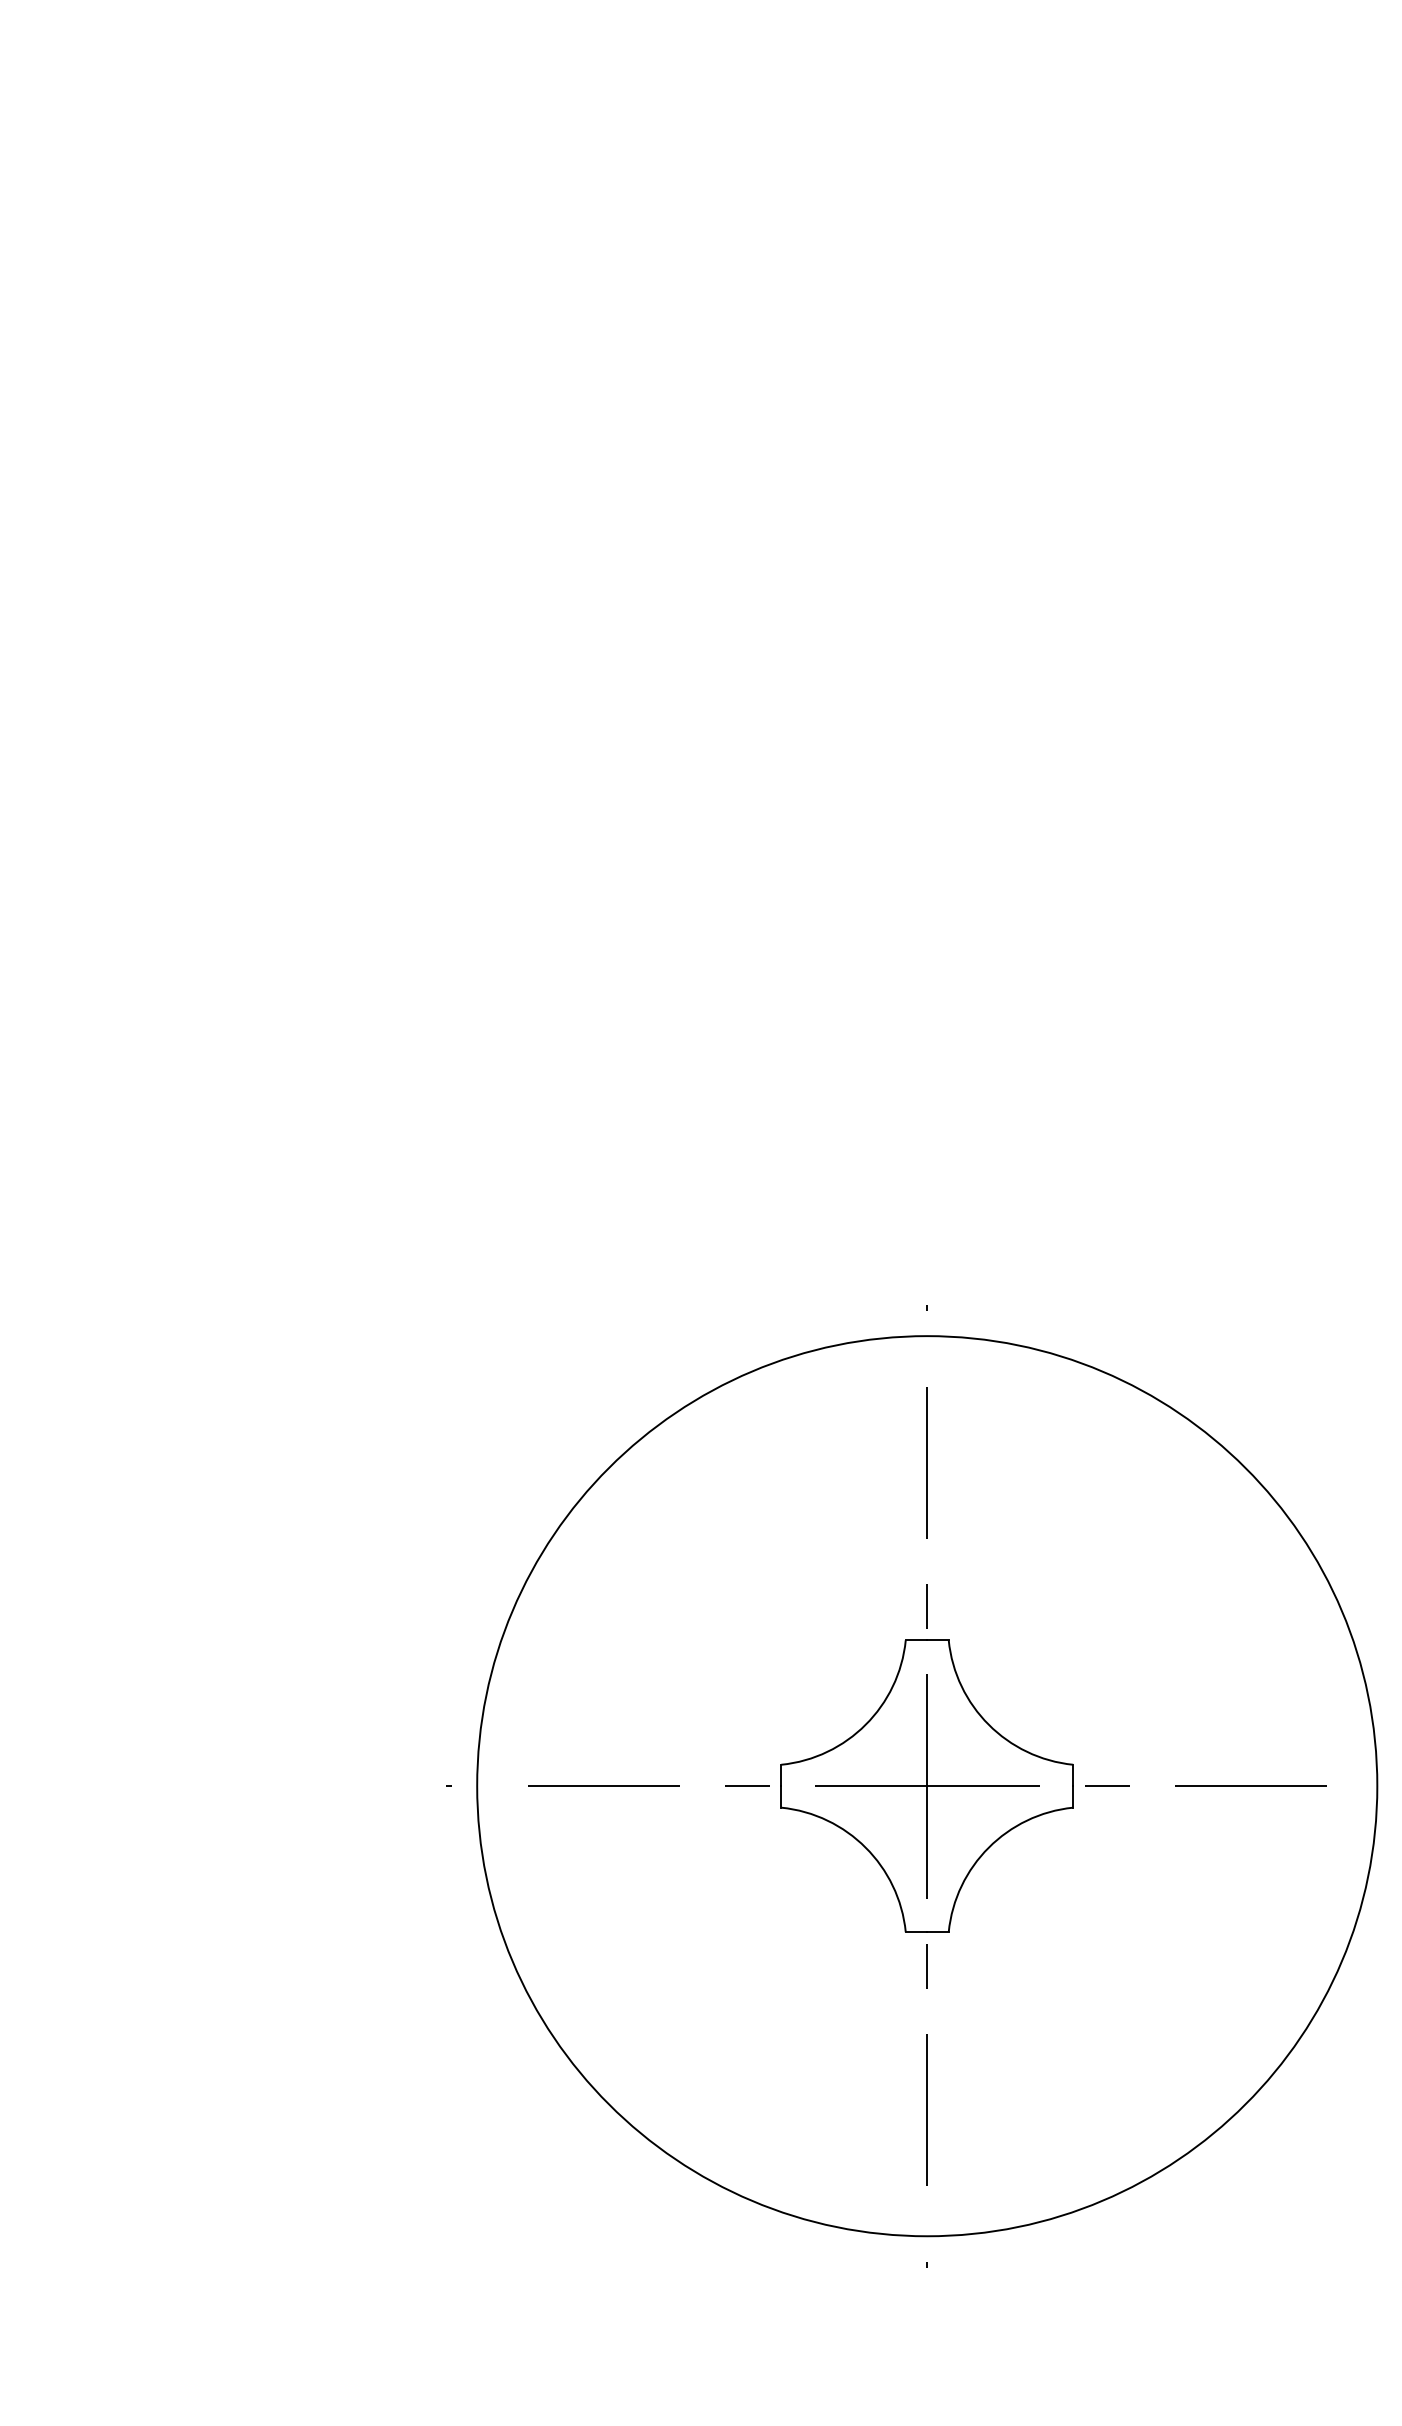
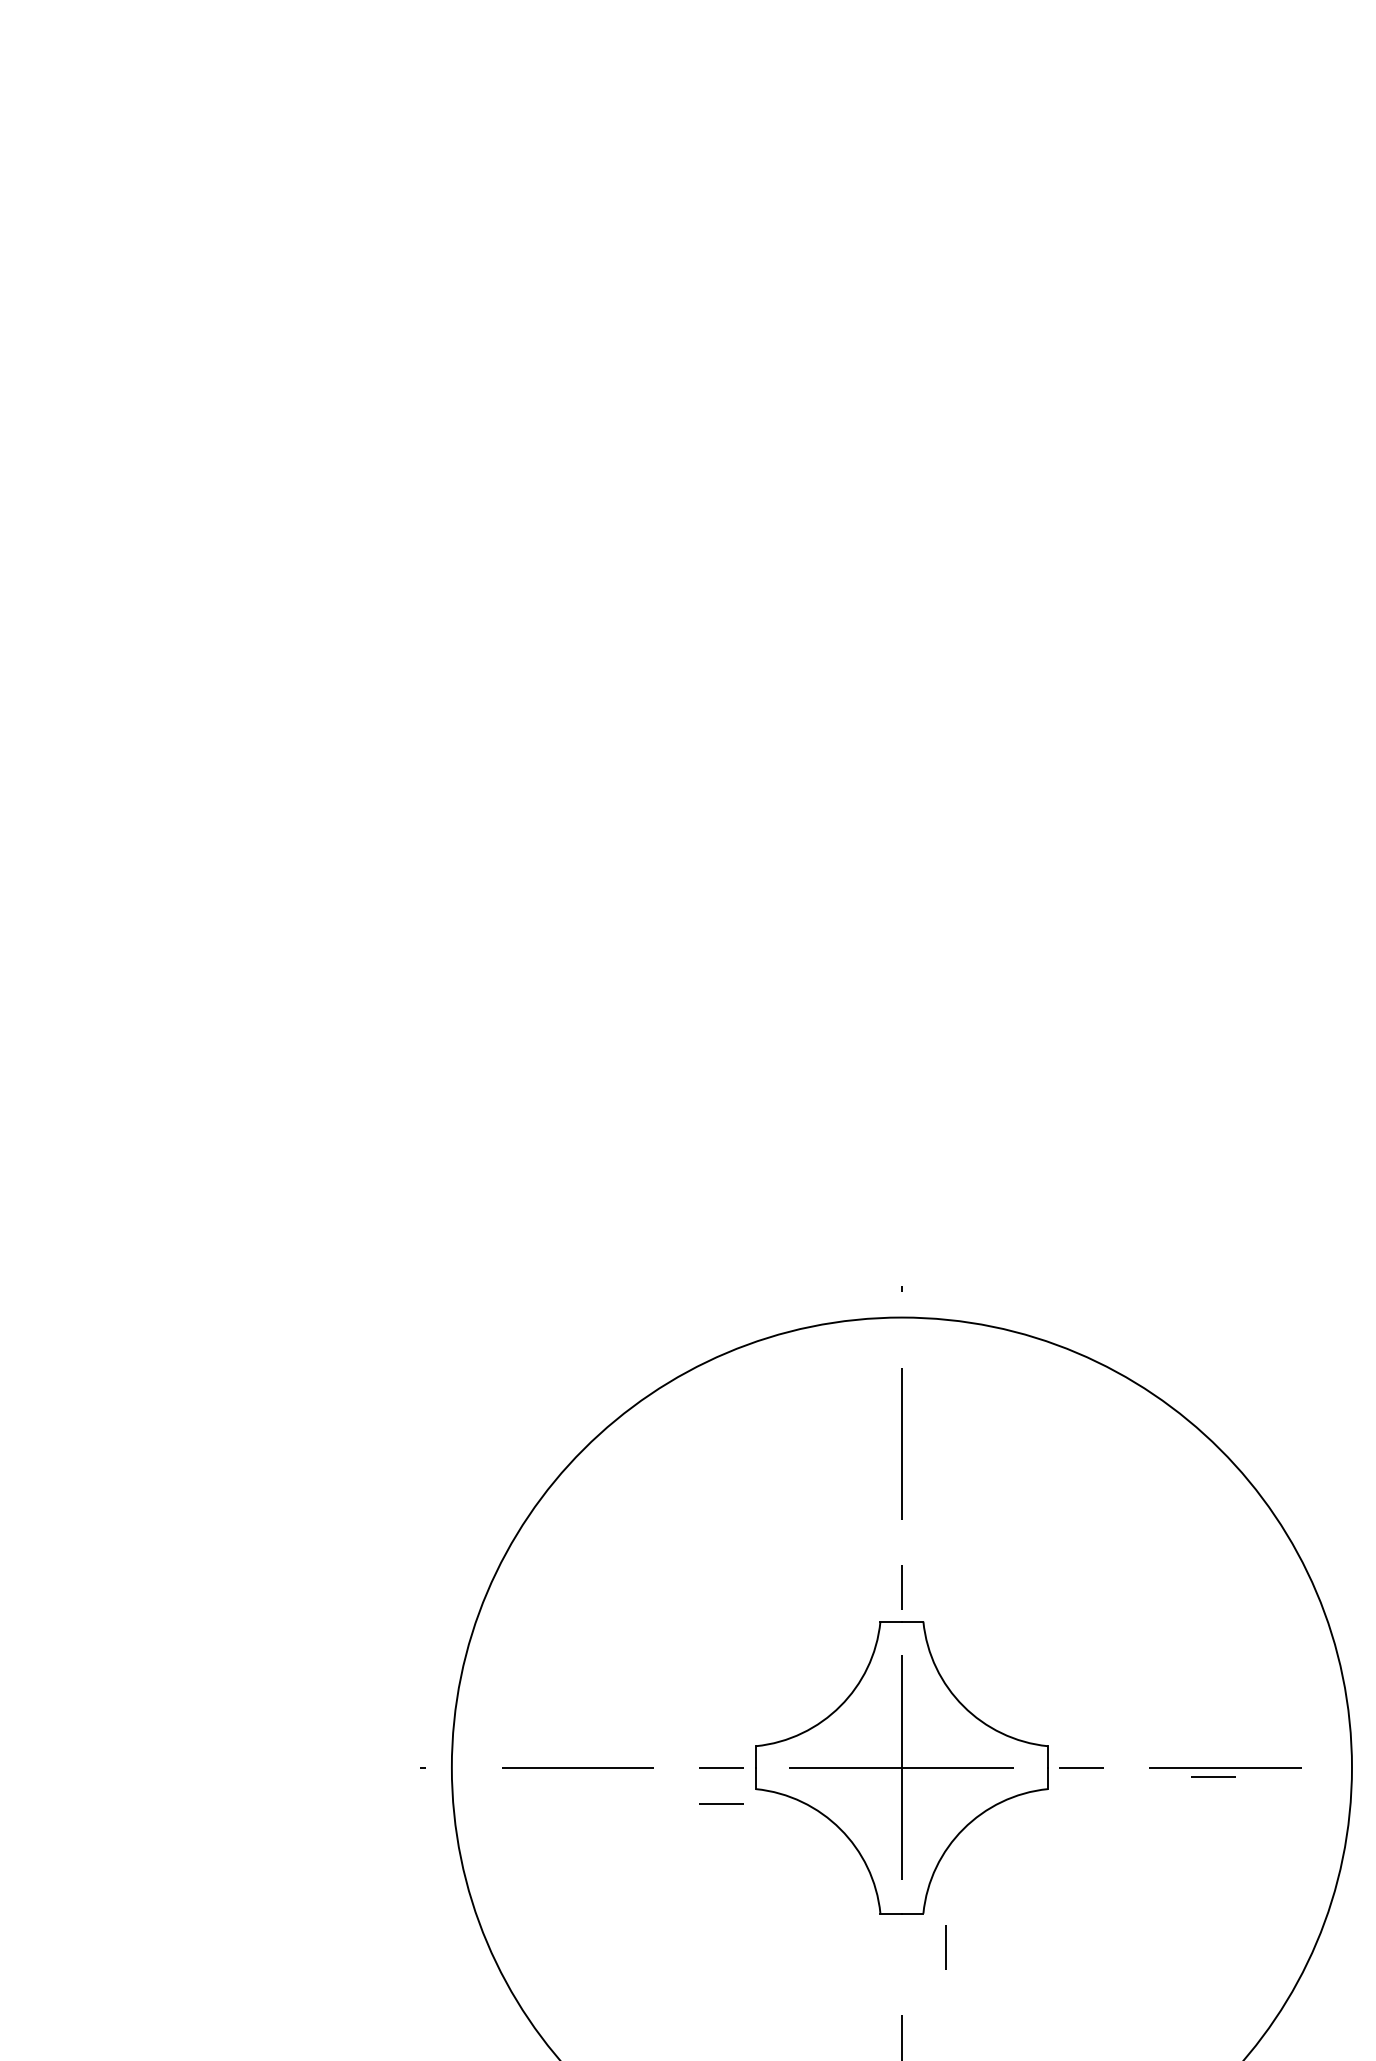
line: (1239, 1794) -> (1214, 1775), added
line: (747, 1821) -> (722, 1802), added
line: (926, 1966) -> (945, 1947), moved

